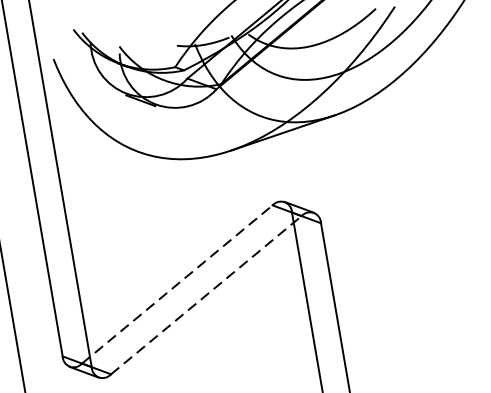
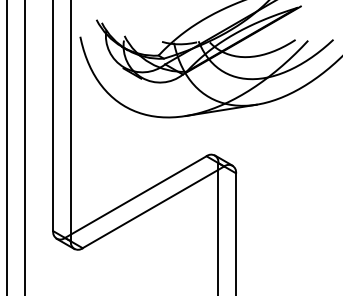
line: (176, 285) -> (135, 197), dashed -> solid
line: (206, 295) -> (153, 207), dashed -> solid

